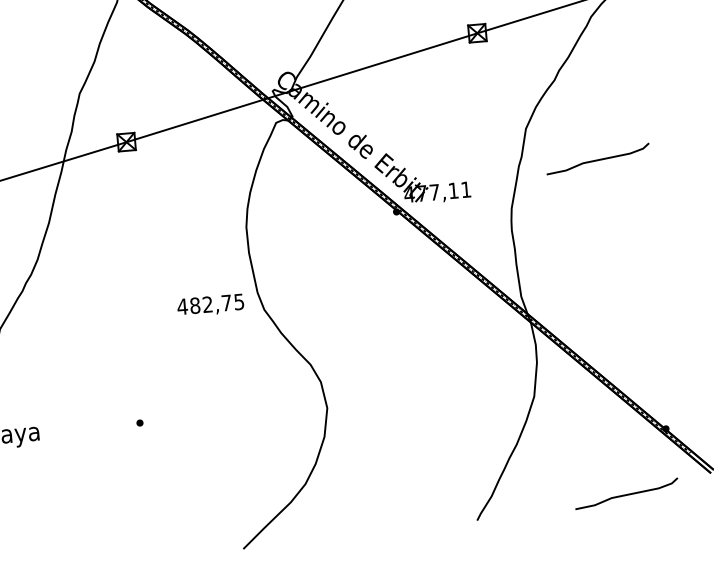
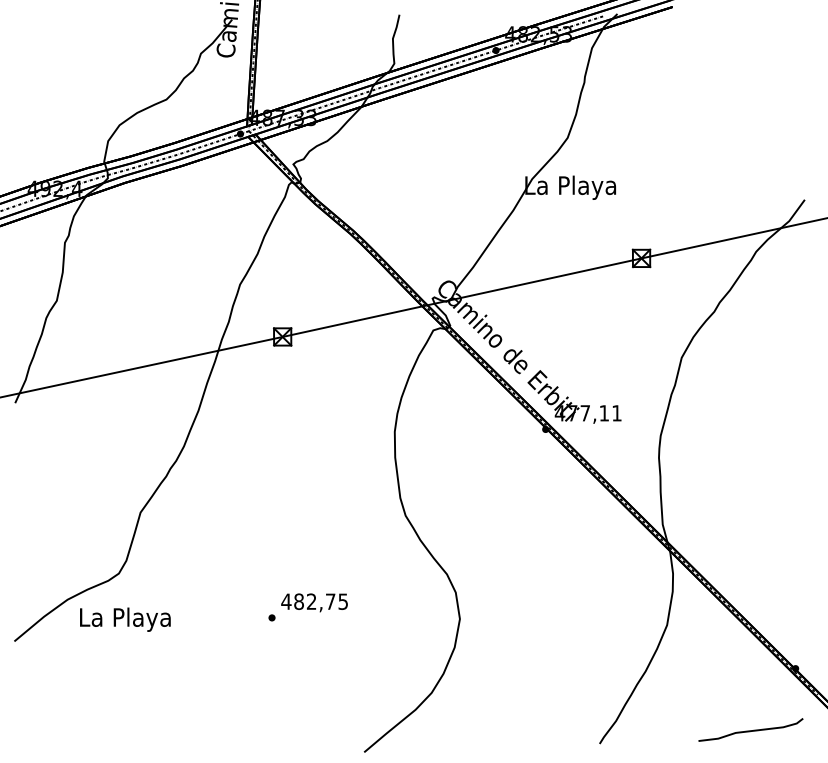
curve: (597, 159) -> (750, 394), removed
text: (210, 305) -> (314, 602), moved

